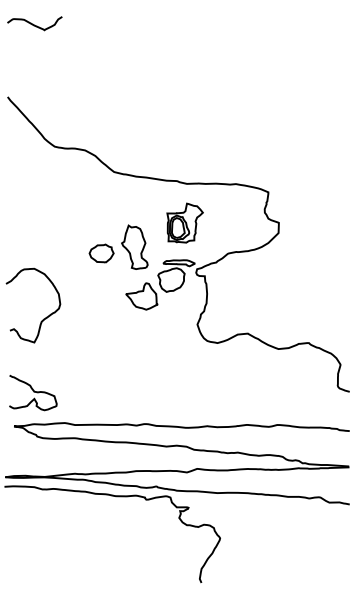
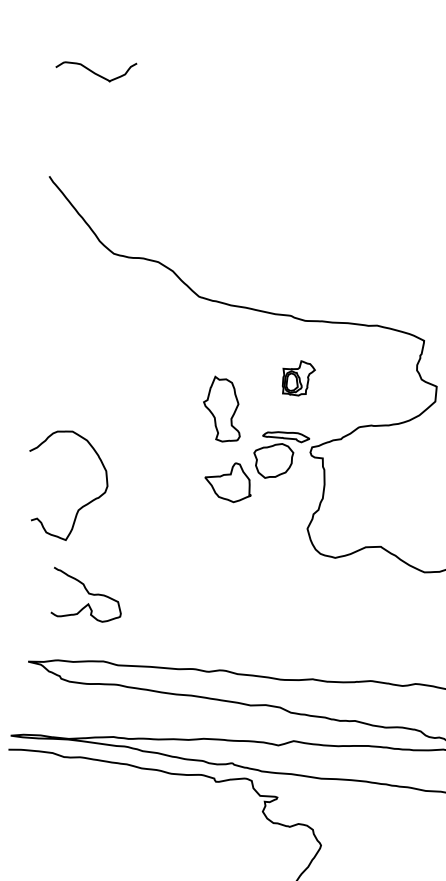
part: (184, 222) -> (297, 377), size x0.6
part: (101, 253) -> (172, 415), removed
curve: (33, 392) -> (87, 594), moved

